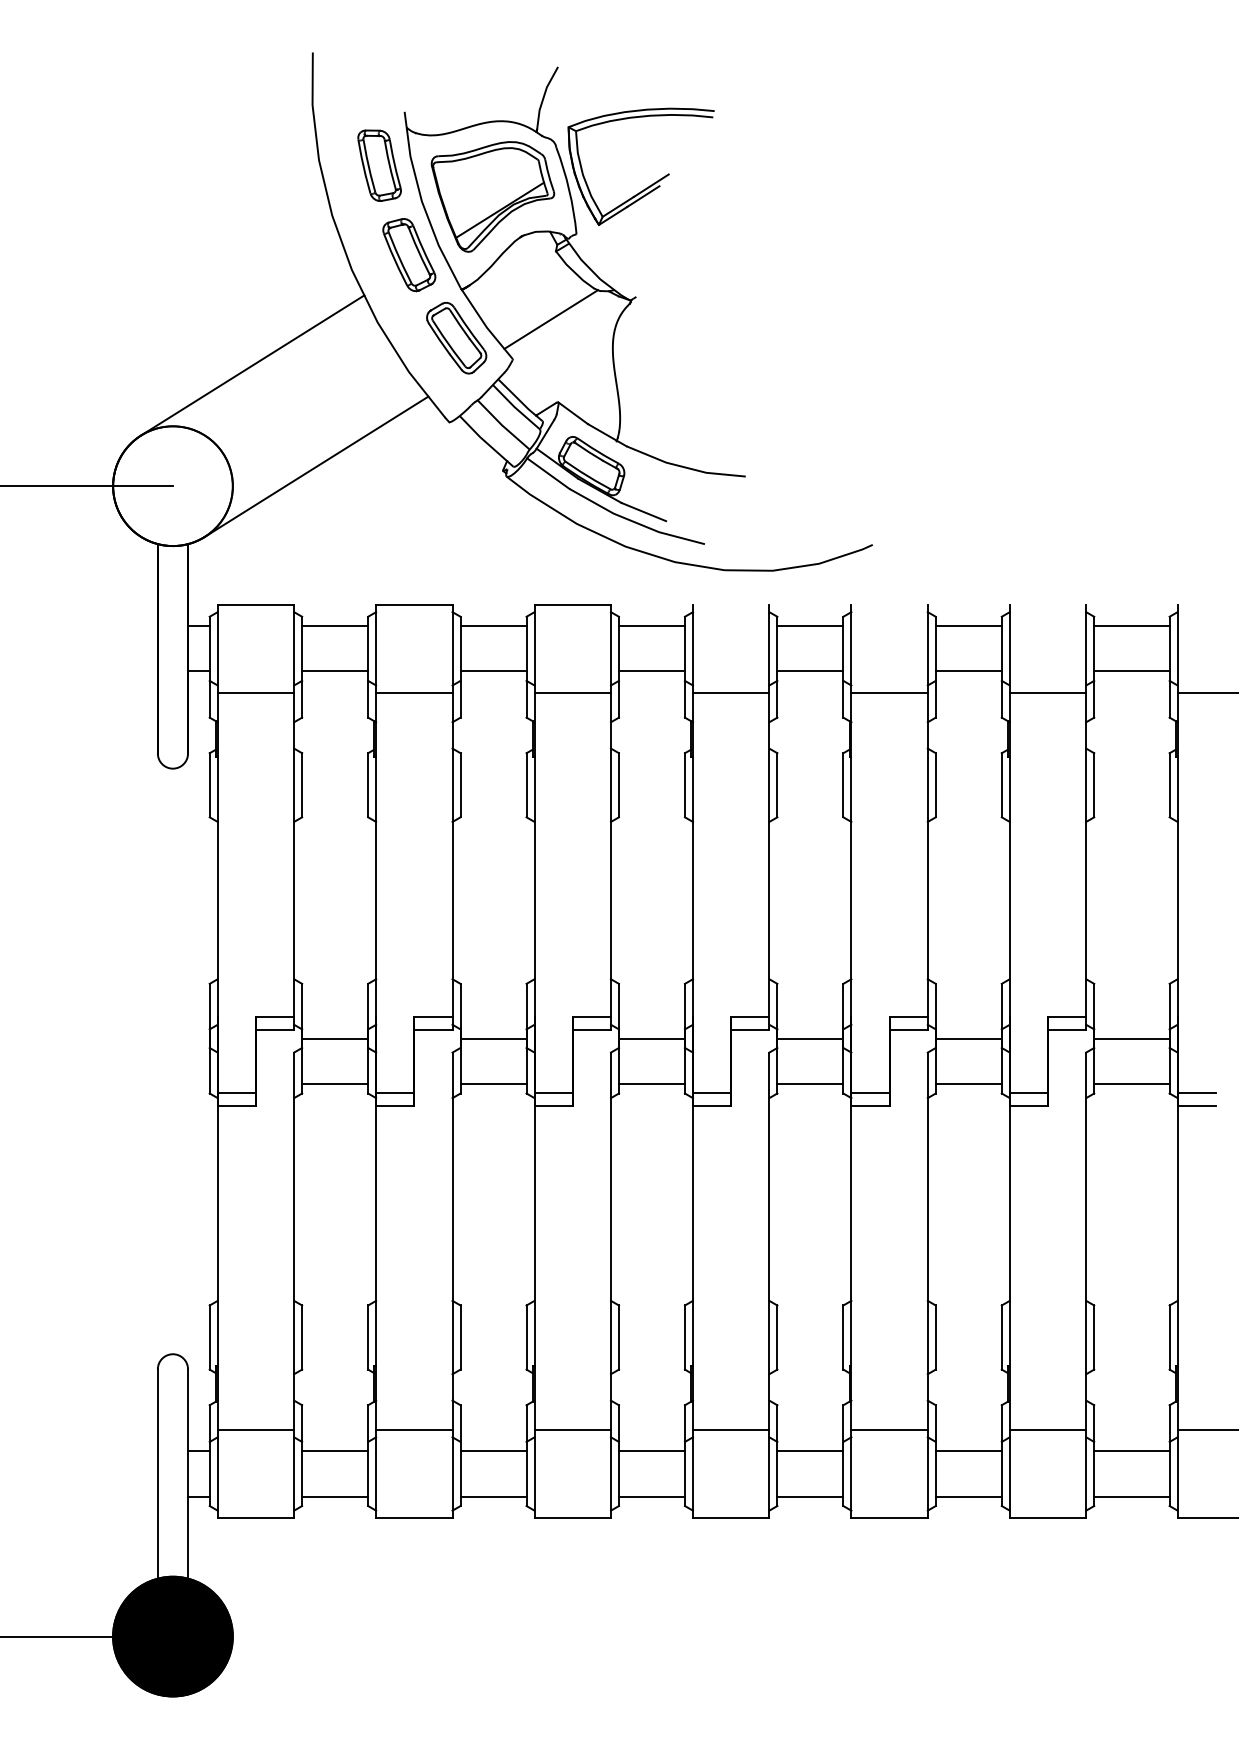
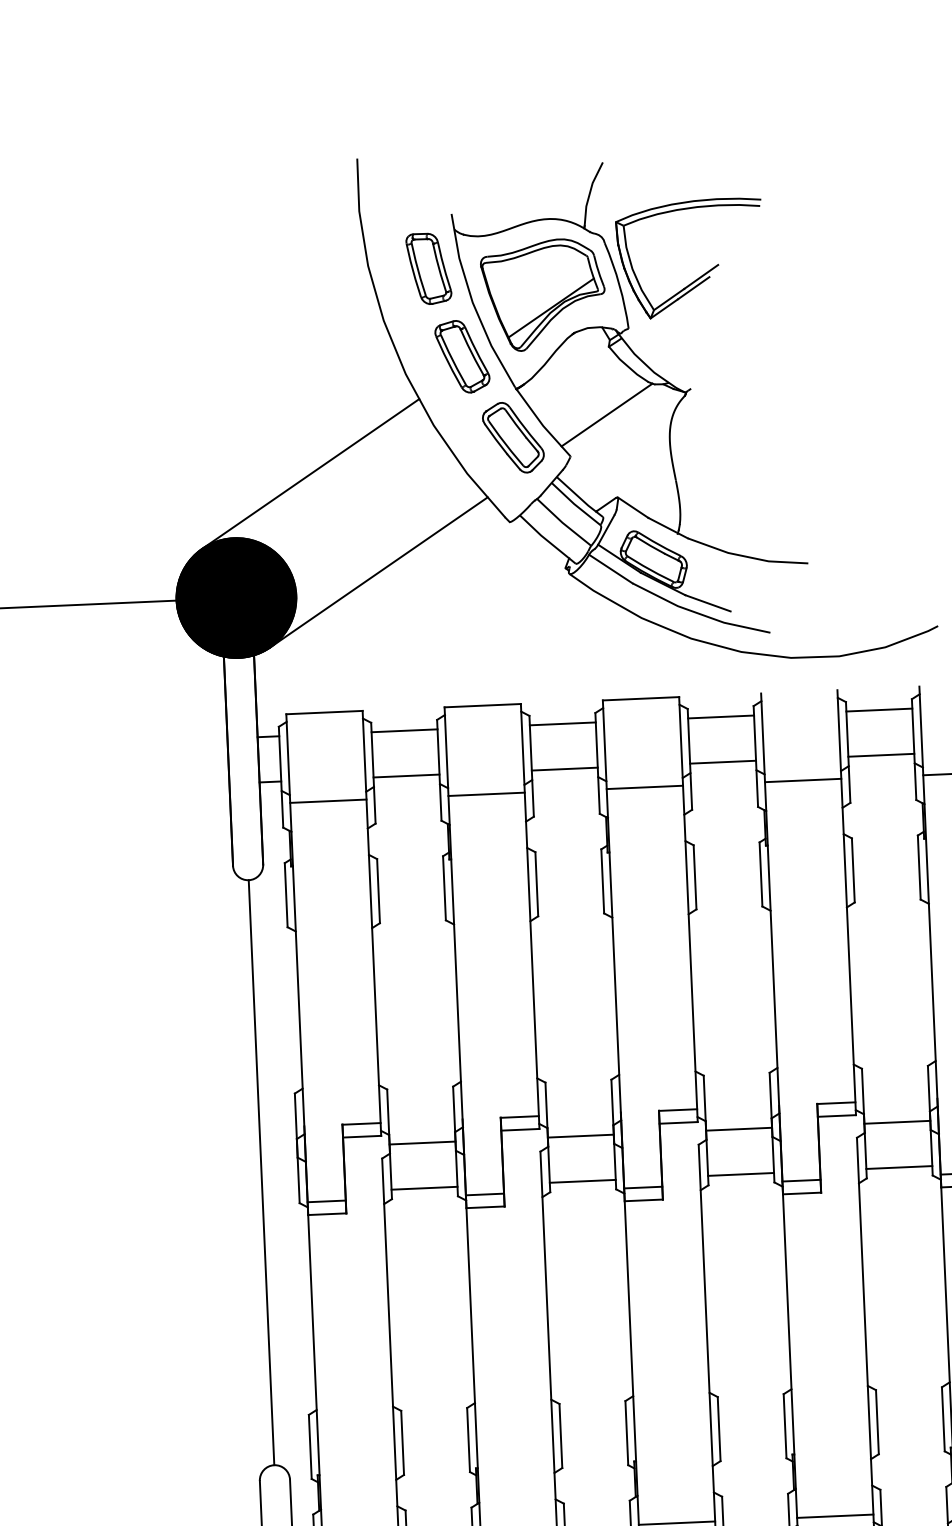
fill: (172, 486) -> (235, 598), added
line: (172, 1061) -> (261, 1172), added

